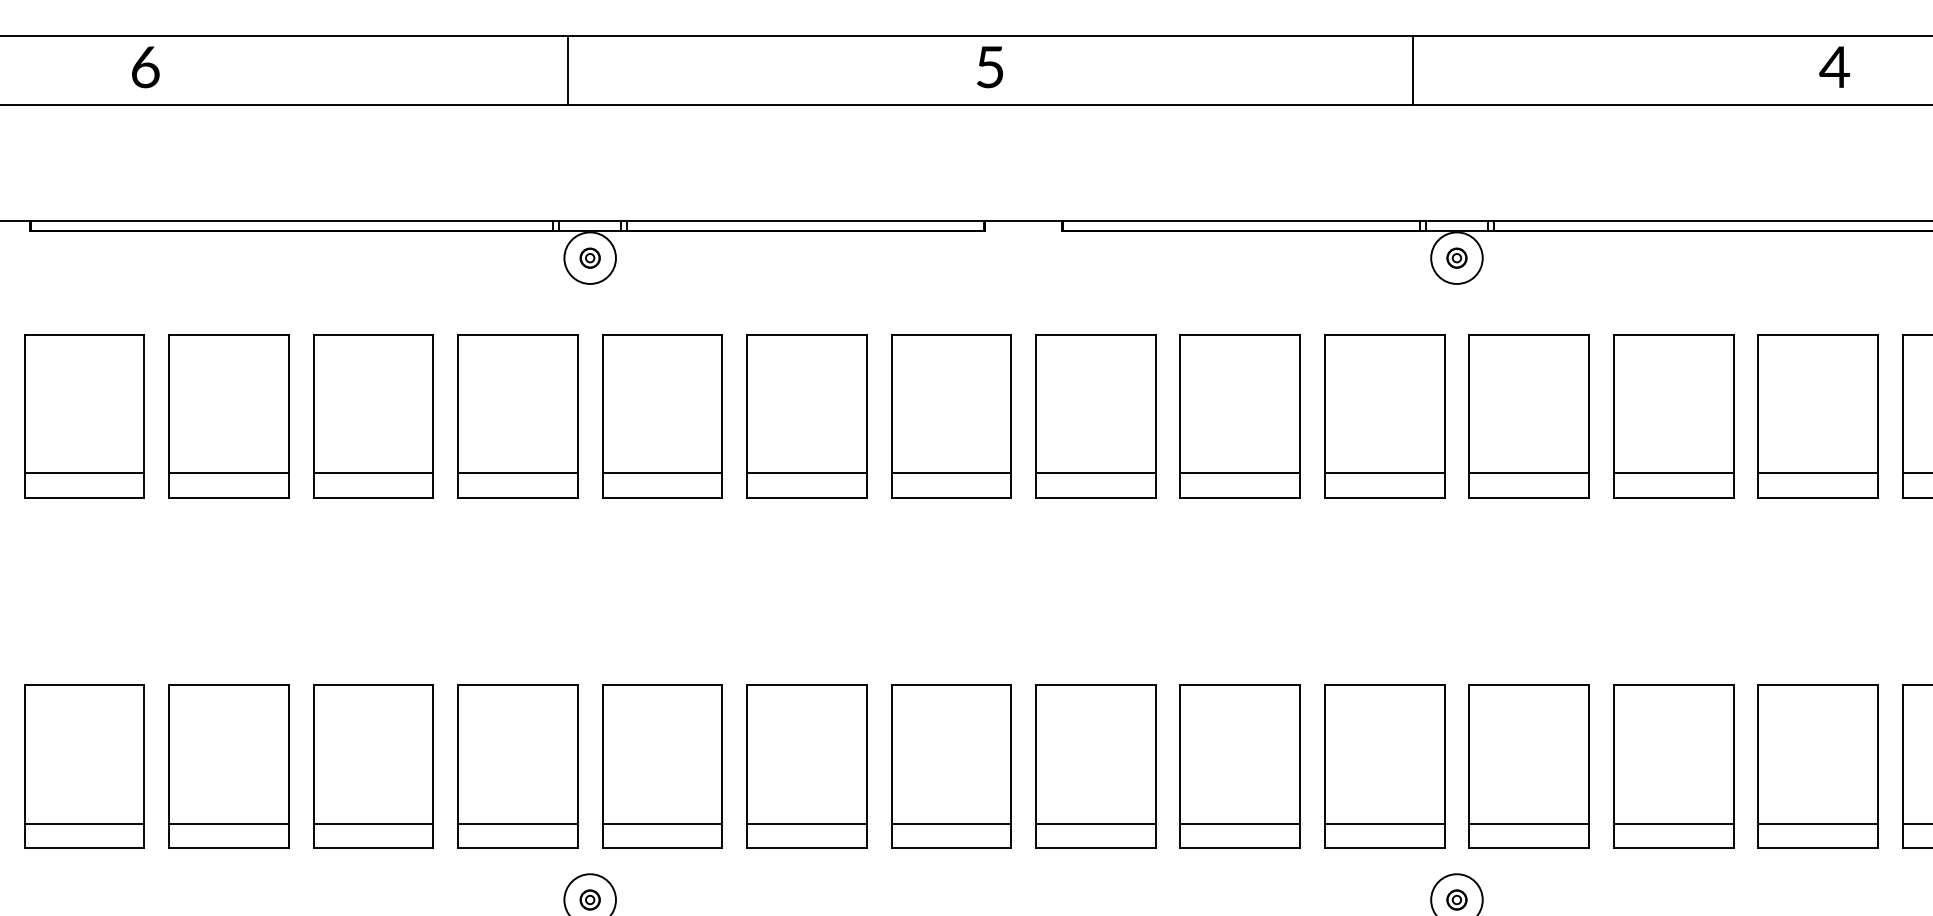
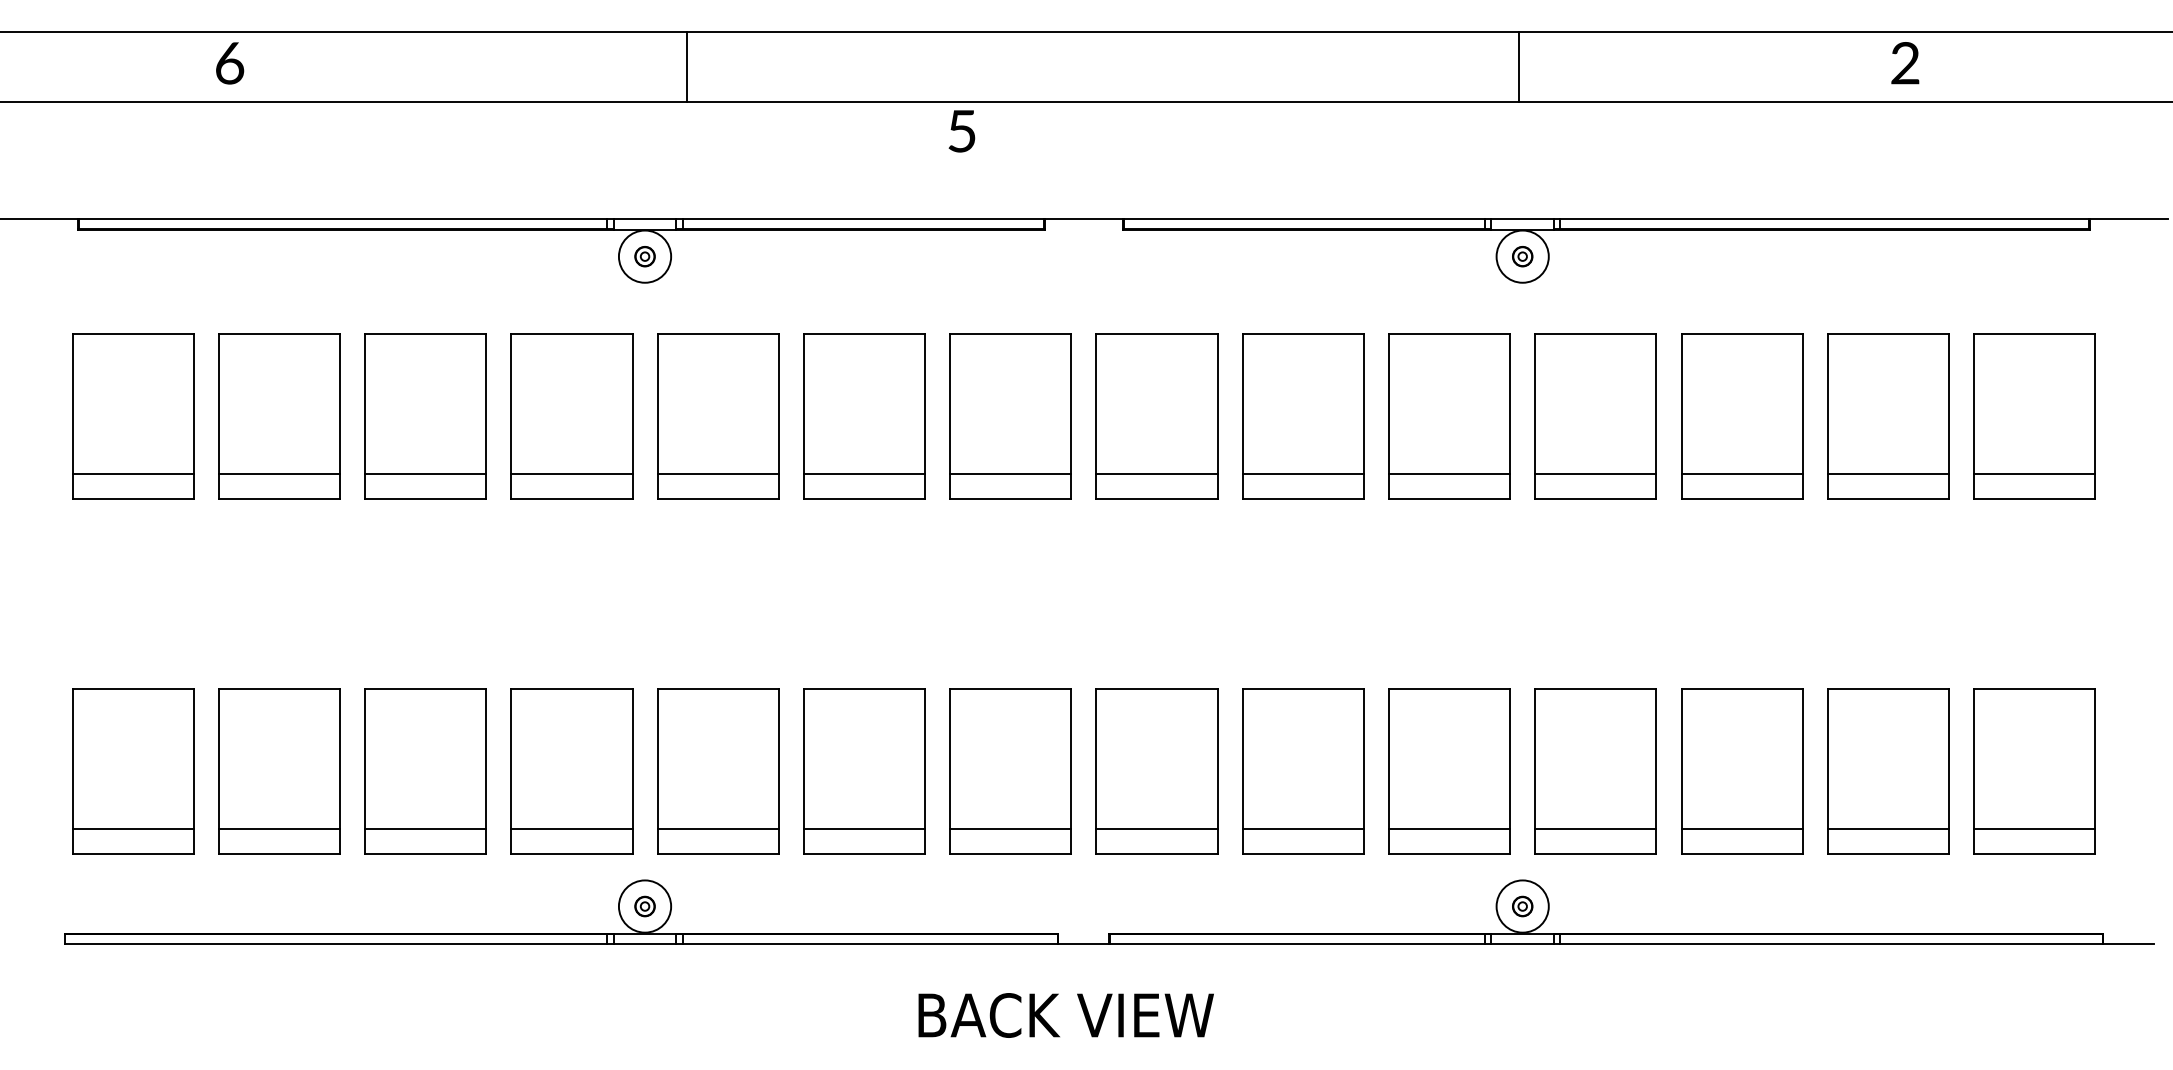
text: (146, 67) -> (230, 63), moved
text: (989, 67) -> (961, 131), moved
text: (1834, 67) -> (1904, 63), 4 -> 2
line: (567, 70) -> (687, 66), moved
line: (1412, 70) -> (1518, 66), moved

